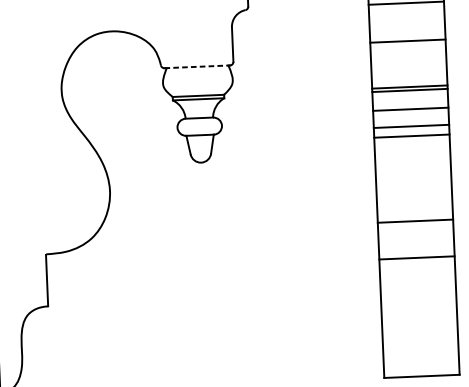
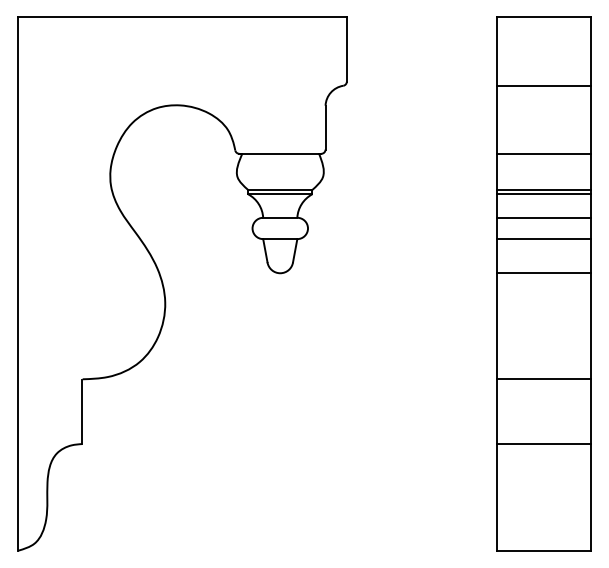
line: (407, 40) -> (543, 153), moved
line: (197, 66) -> (280, 153), dashed -> solid
line: (411, 136) -> (543, 273), moved
line: (415, 221) -> (543, 379), moved
line: (416, 258) -> (543, 444), moved

